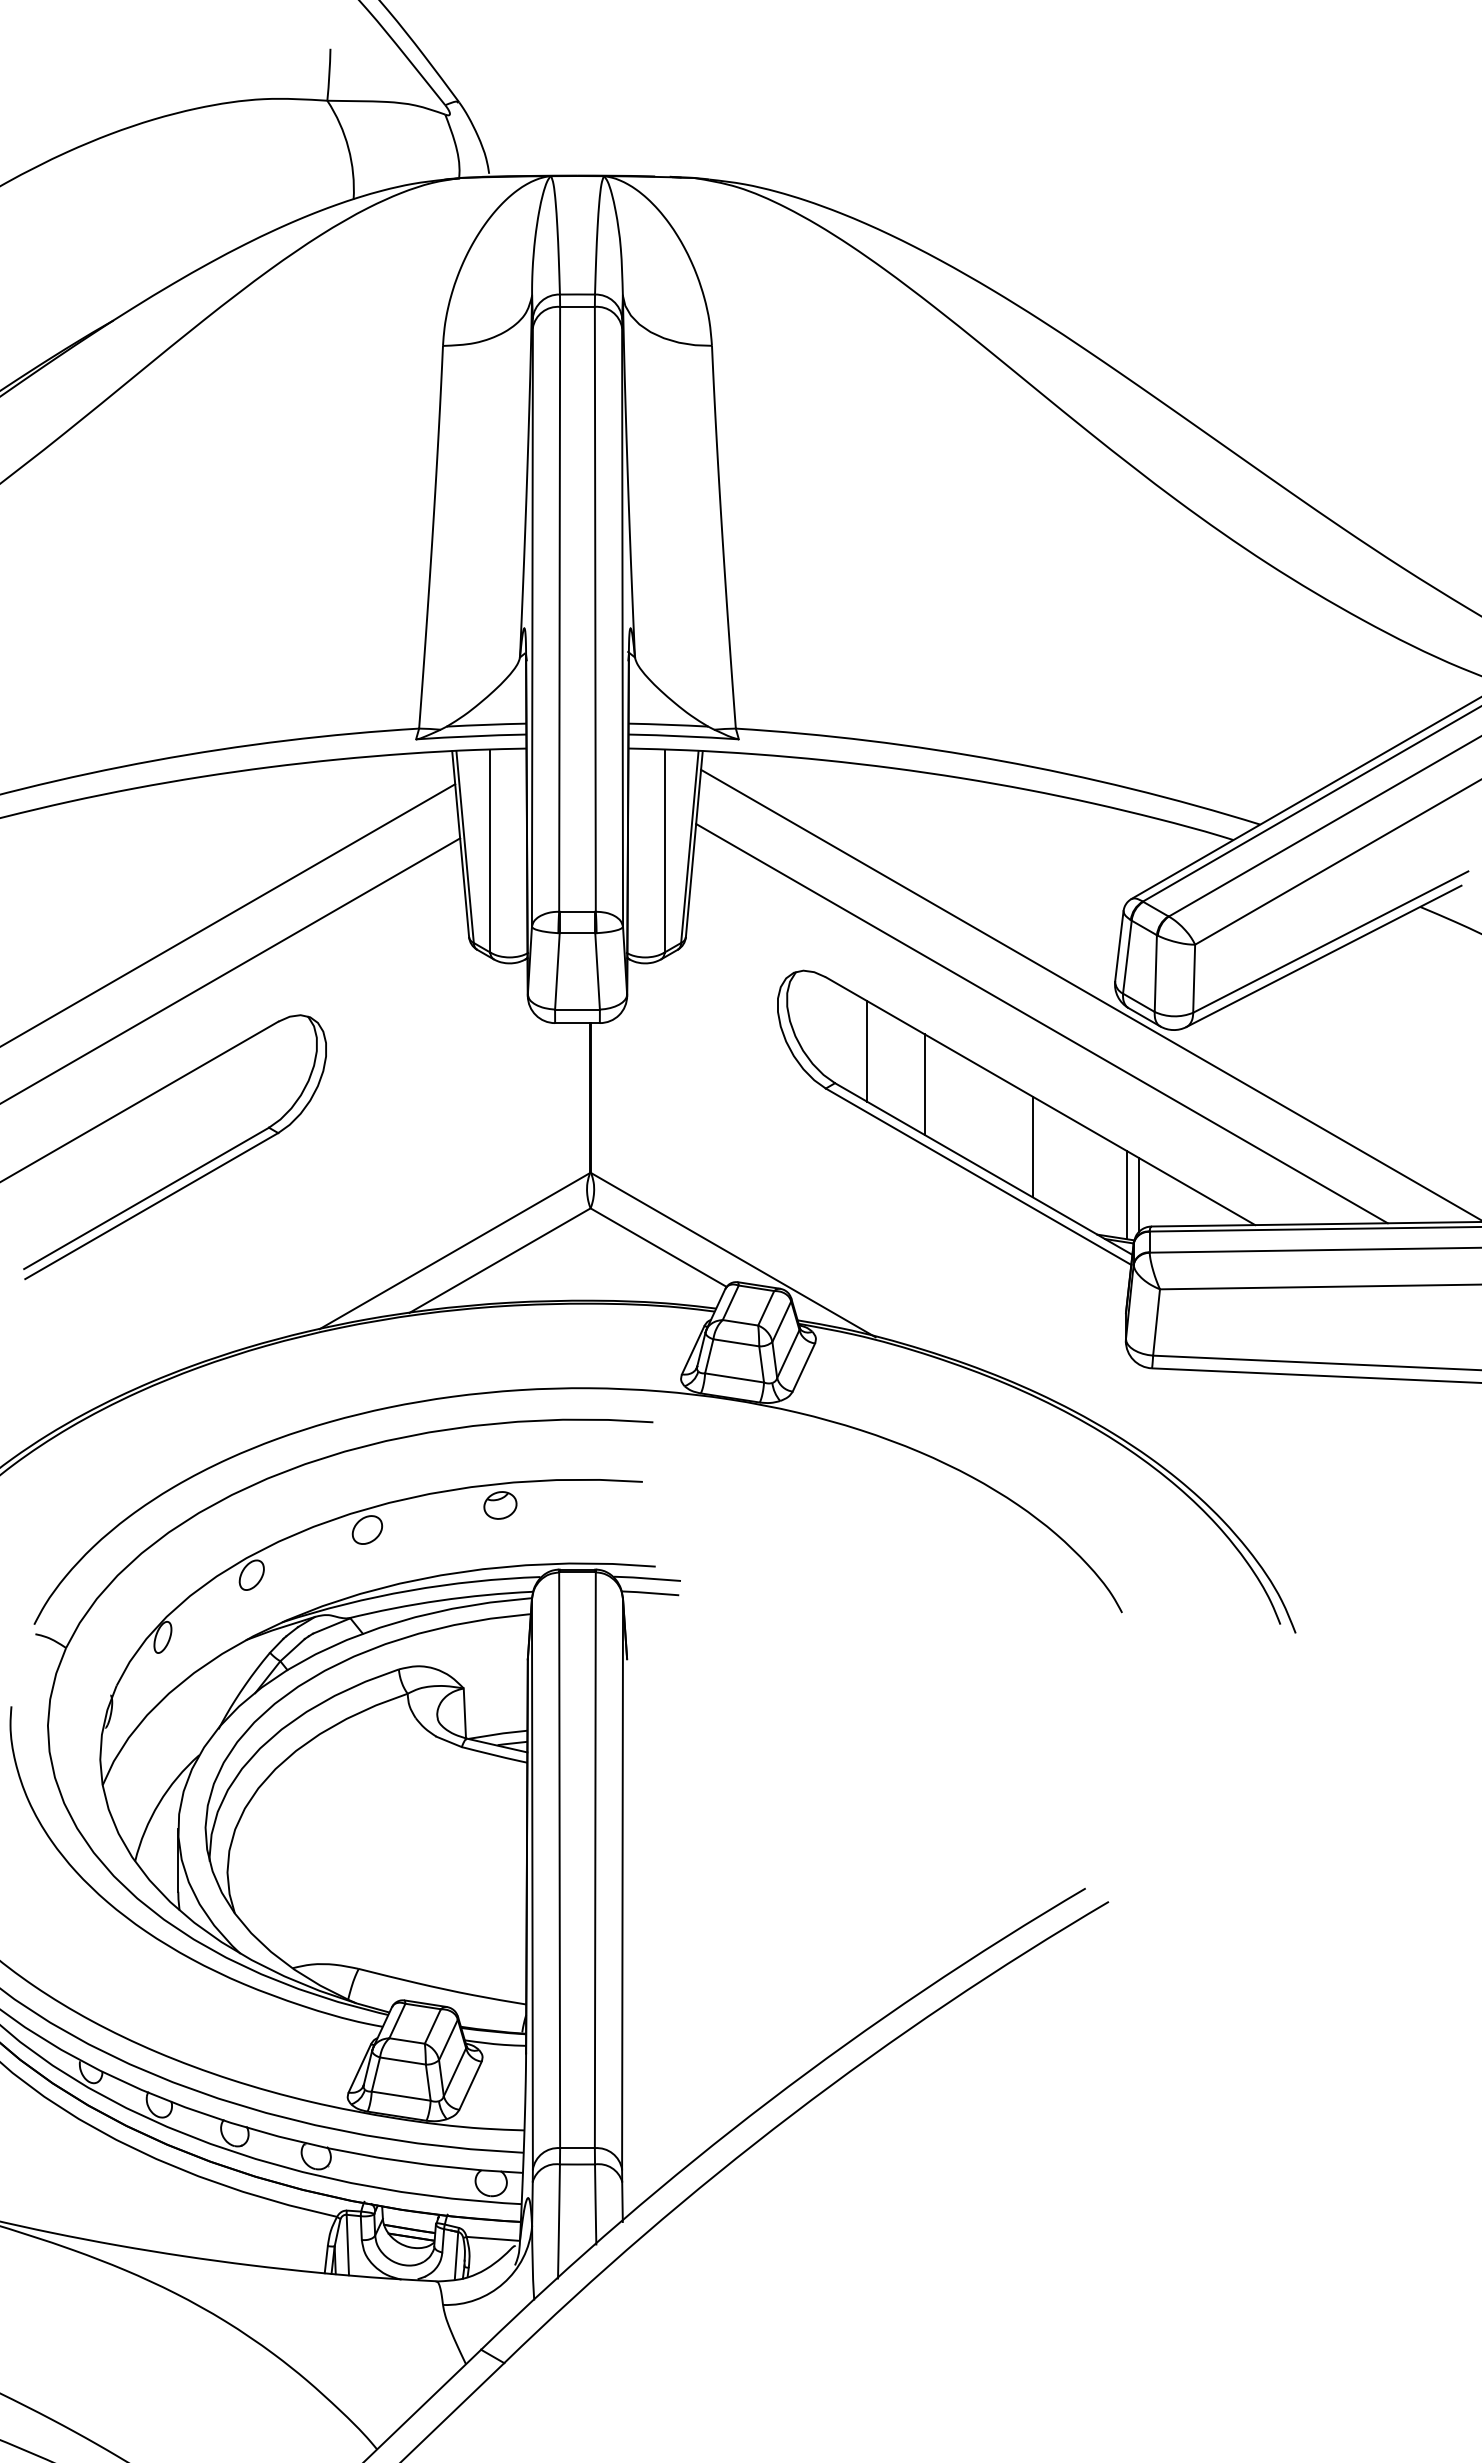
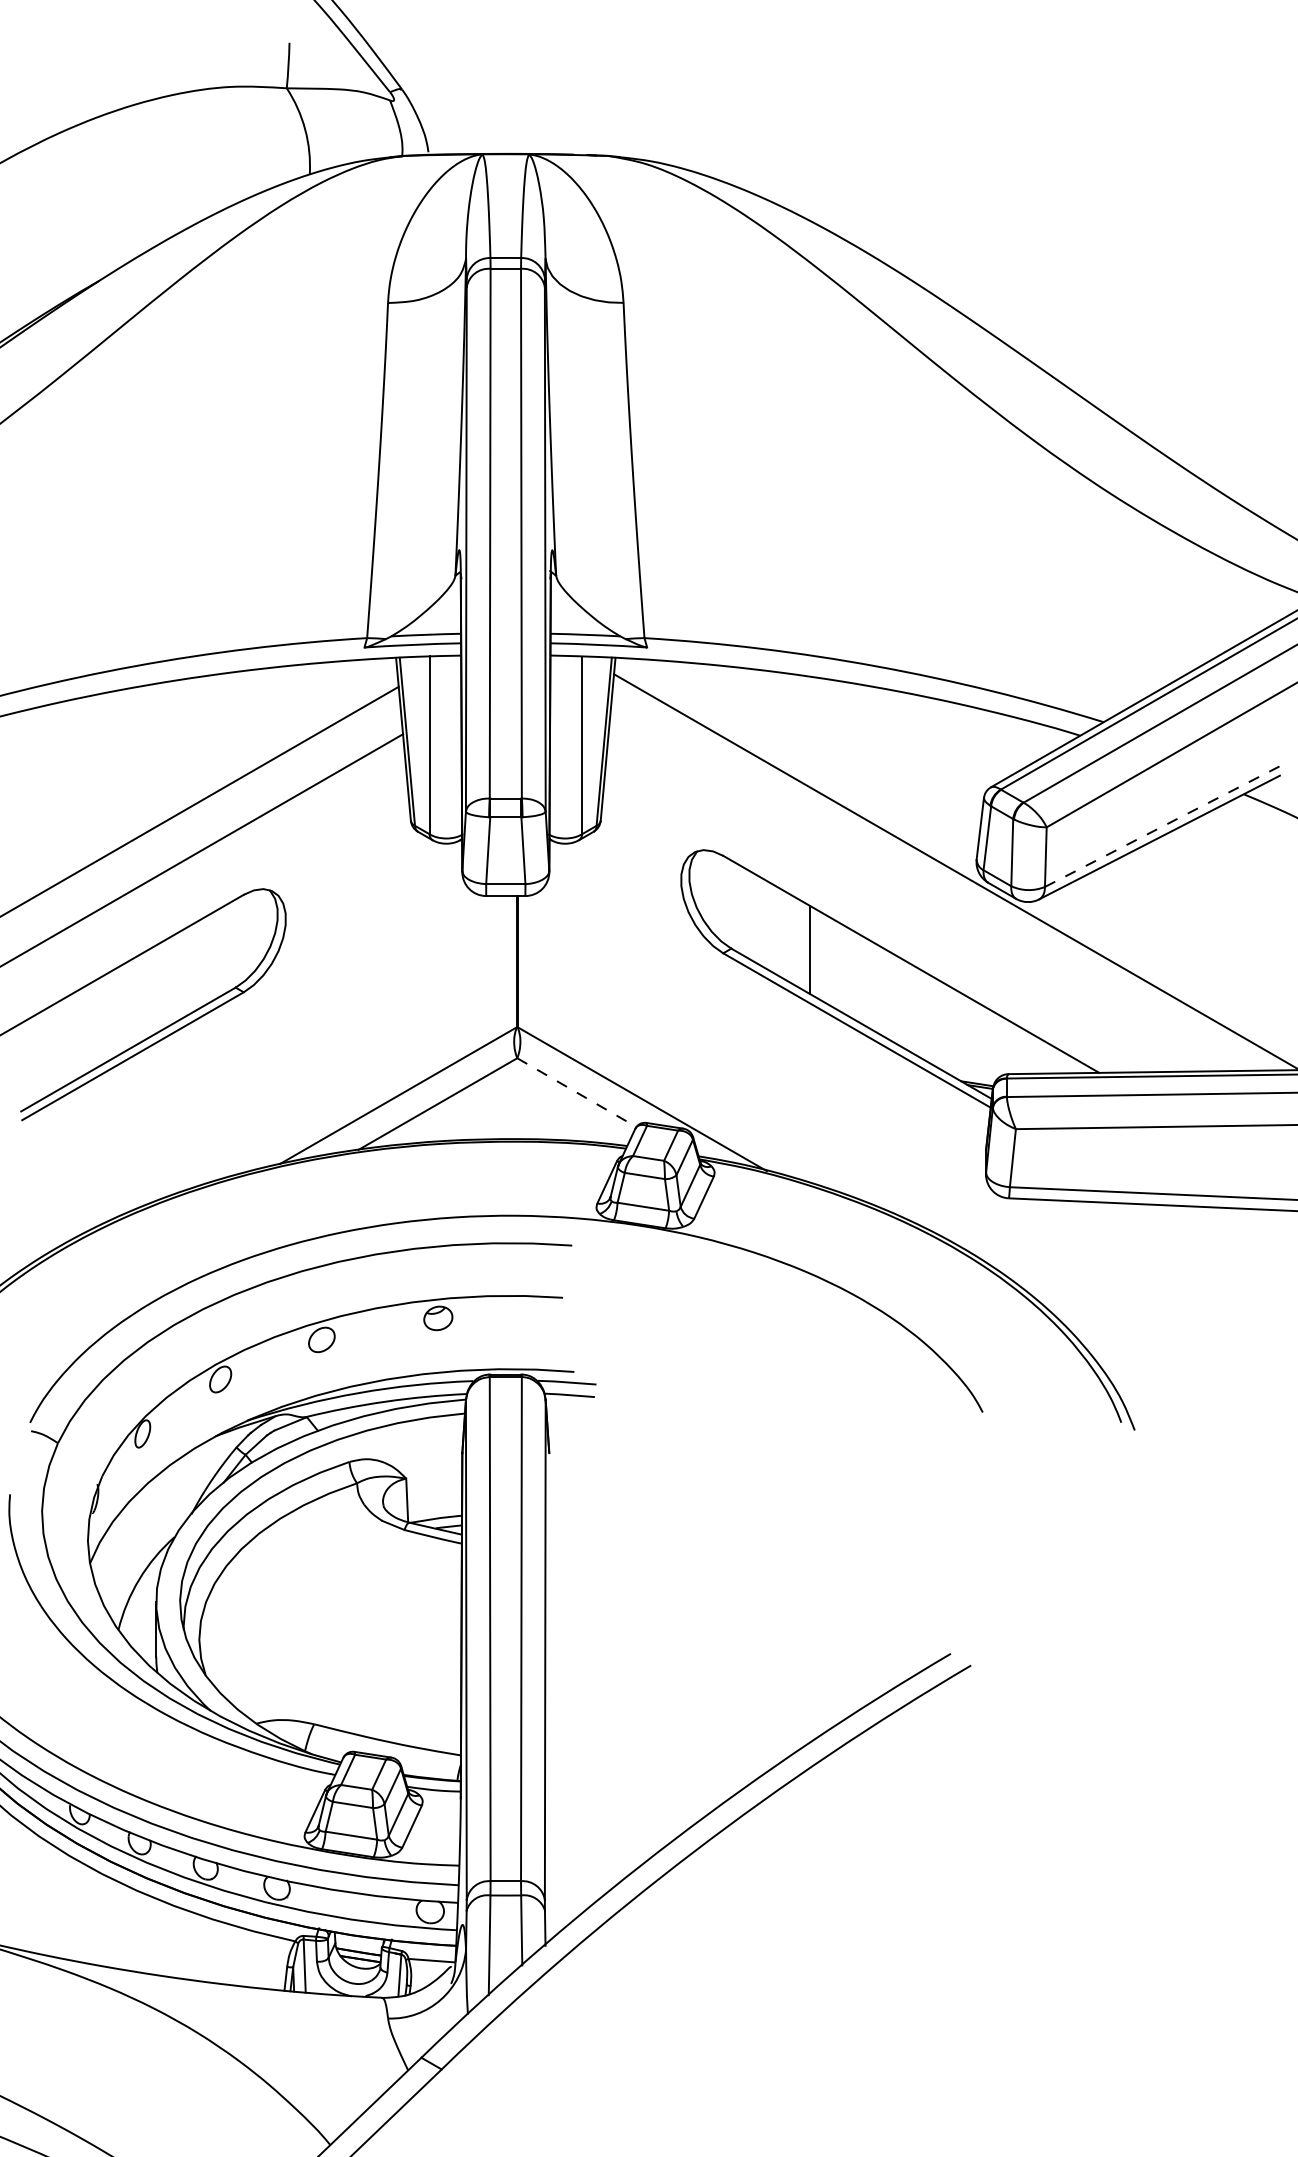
line: (1330, 942) -> (1165, 825), solid -> dashed
line: (1041, 1023) -> (912, 896), removed
line: (867, 1051) -> (759, 920), removed
line: (1032, 1146) -> (904, 1004), removed
line: (1138, 1194) -> (997, 1046), removed
line: (1127, 1195) -> (987, 1046), removed
line: (658, 1247) -> (576, 1092), solid -> dashed

